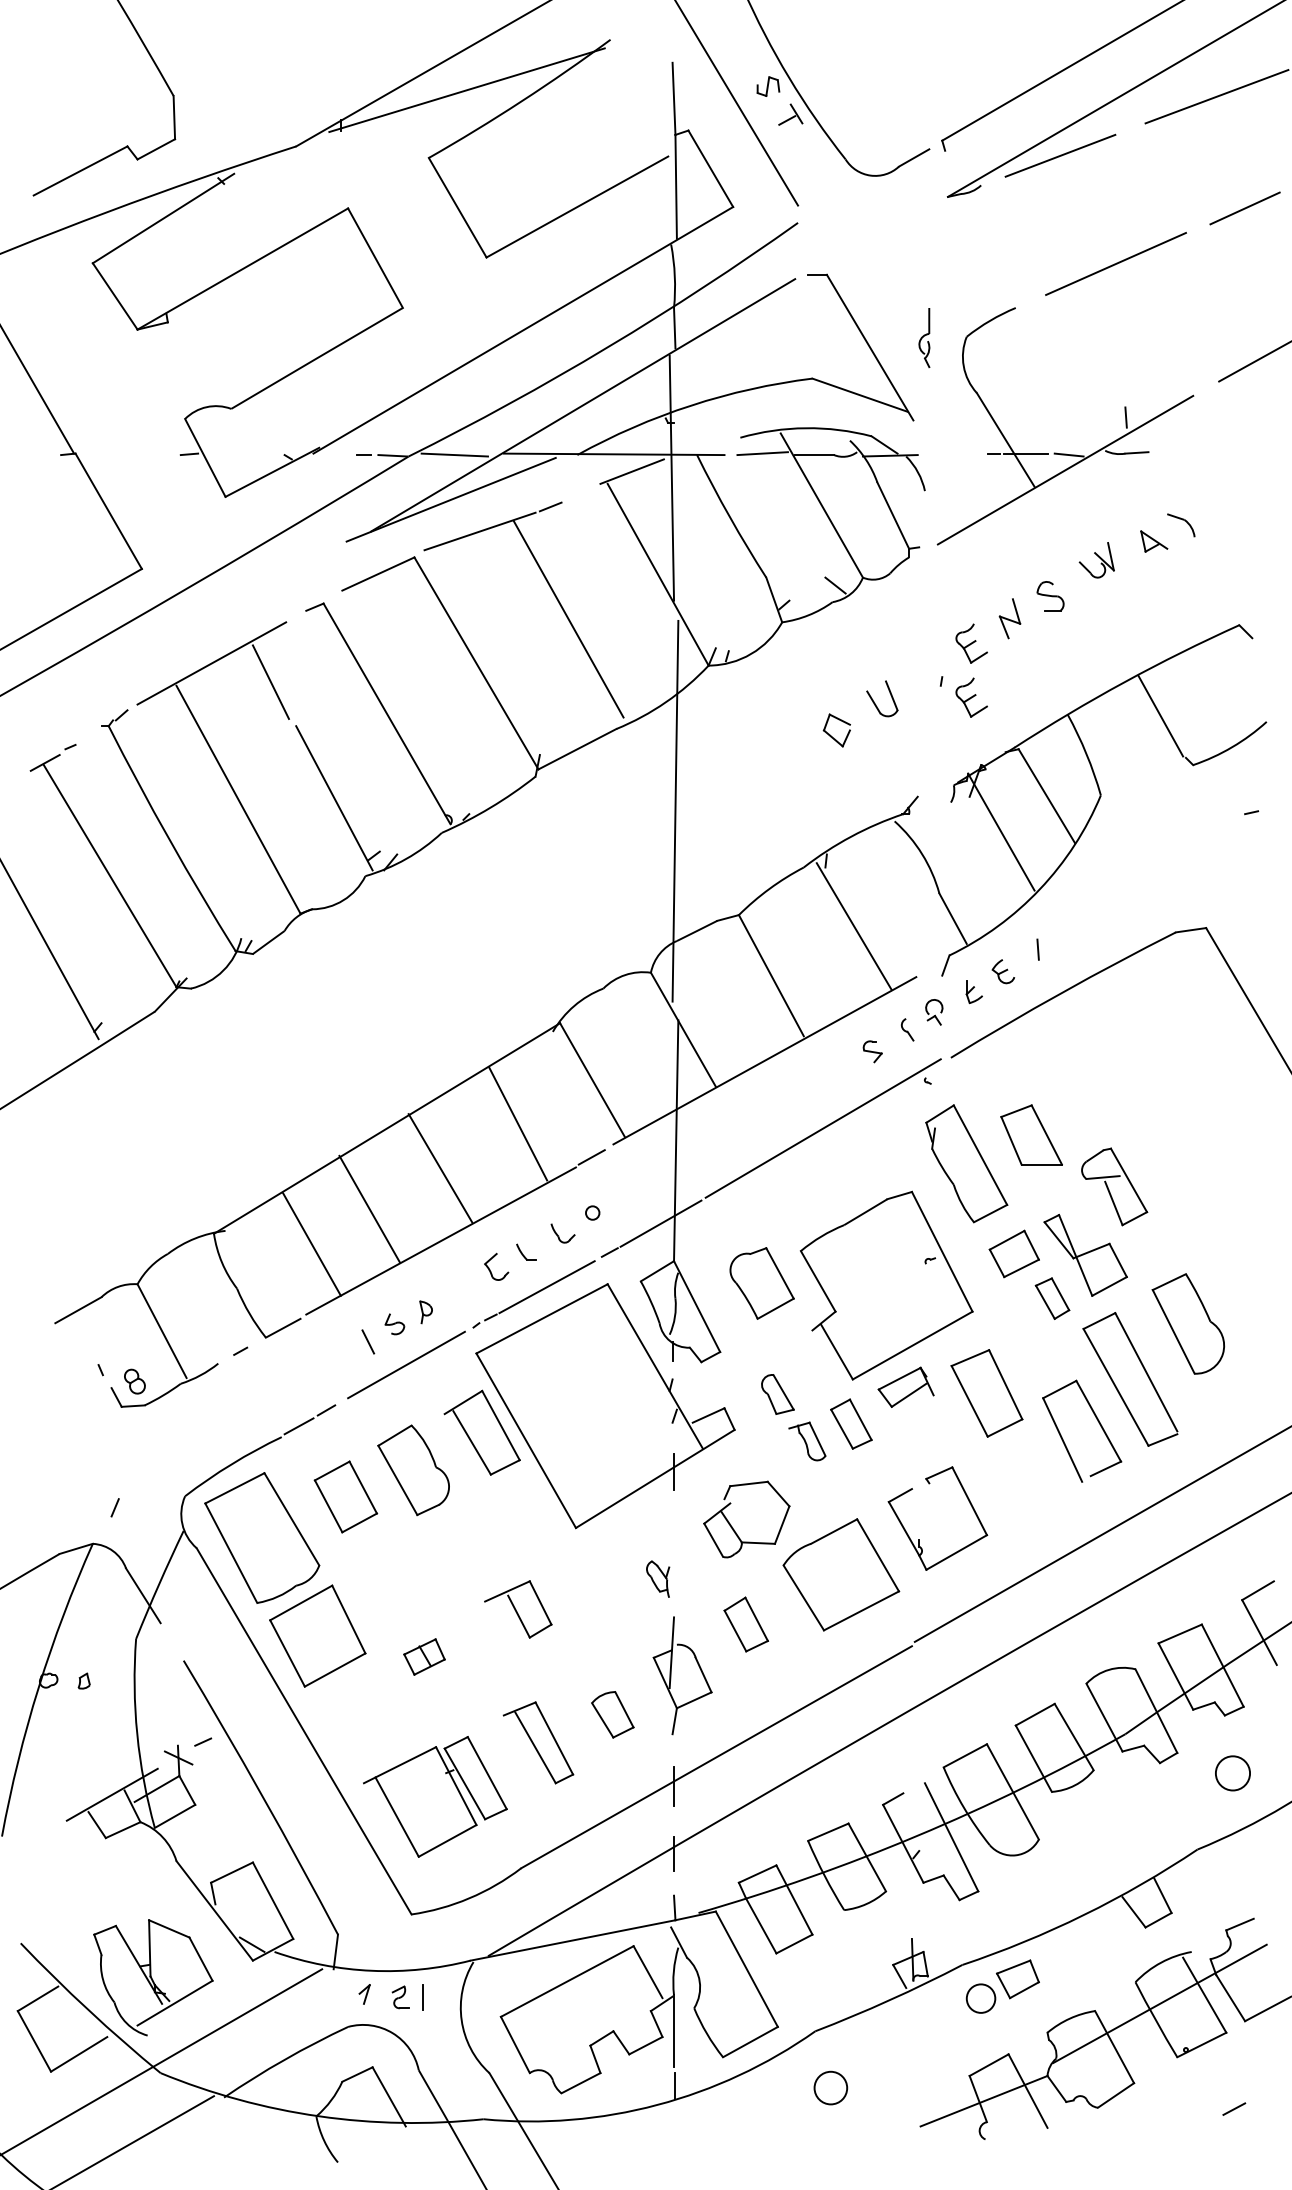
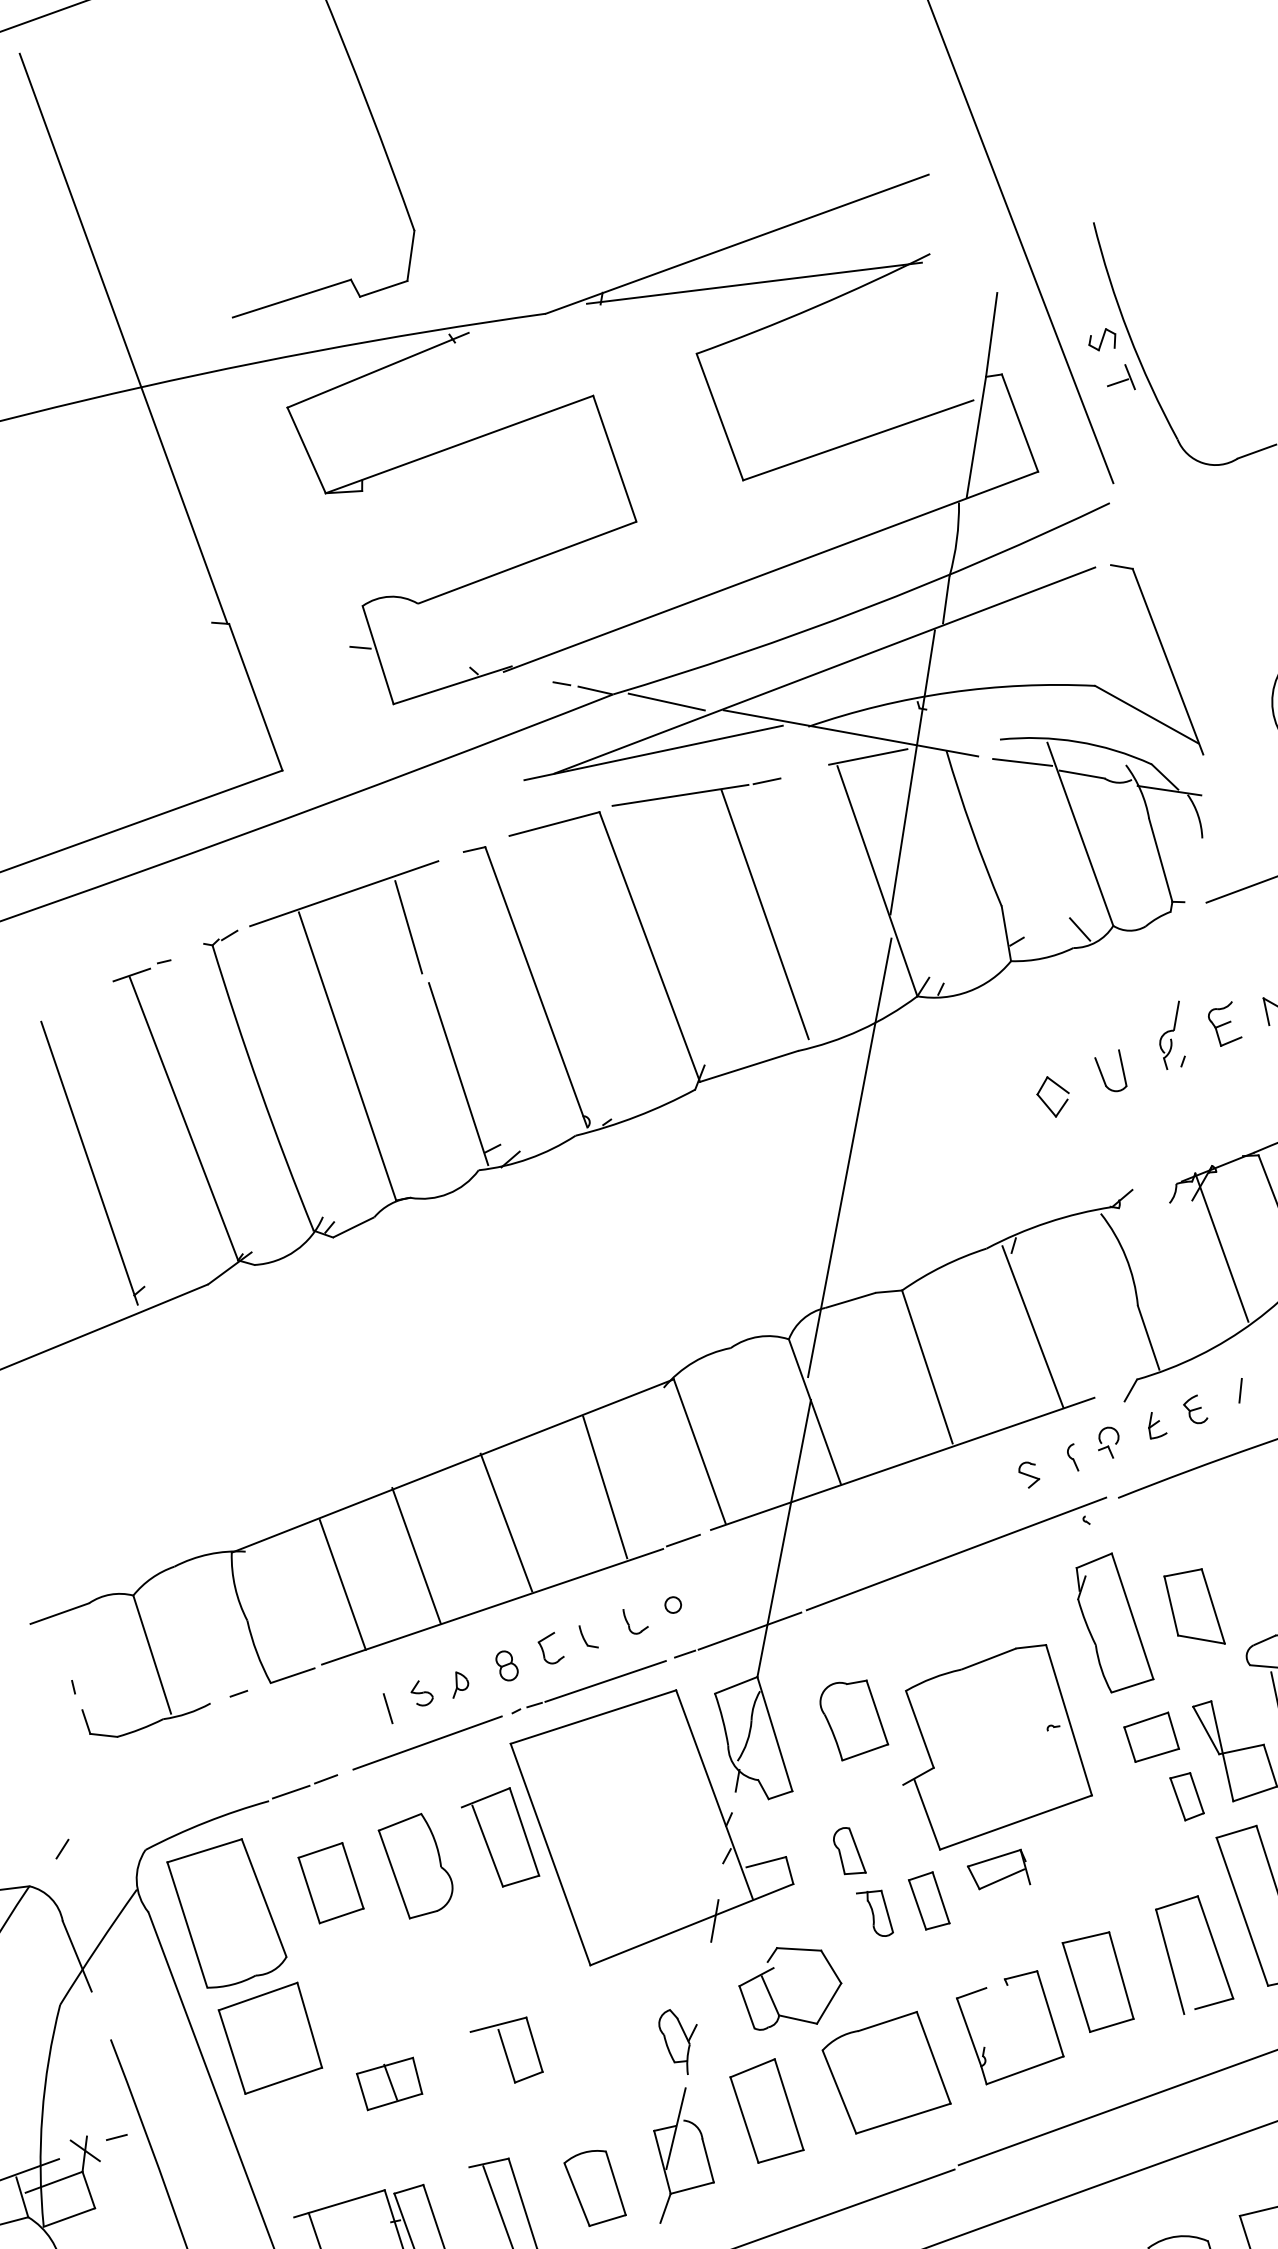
part: (924, 337) -> (1167, 1033), moved
part: (971, 697) -> (1214, 1086), removed
part: (134, 1381) -> (506, 1665), moved
part: (986, 1393) -> (1097, 1981), moved
part: (657, 1578) -> (674, 2040), size x1.43
part: (746, 1624) -> (767, 2111), size x1.67
part: (424, 1656) -> (389, 2083), size x1.43
part: (612, 1714) -> (595, 2188), size x1.43

